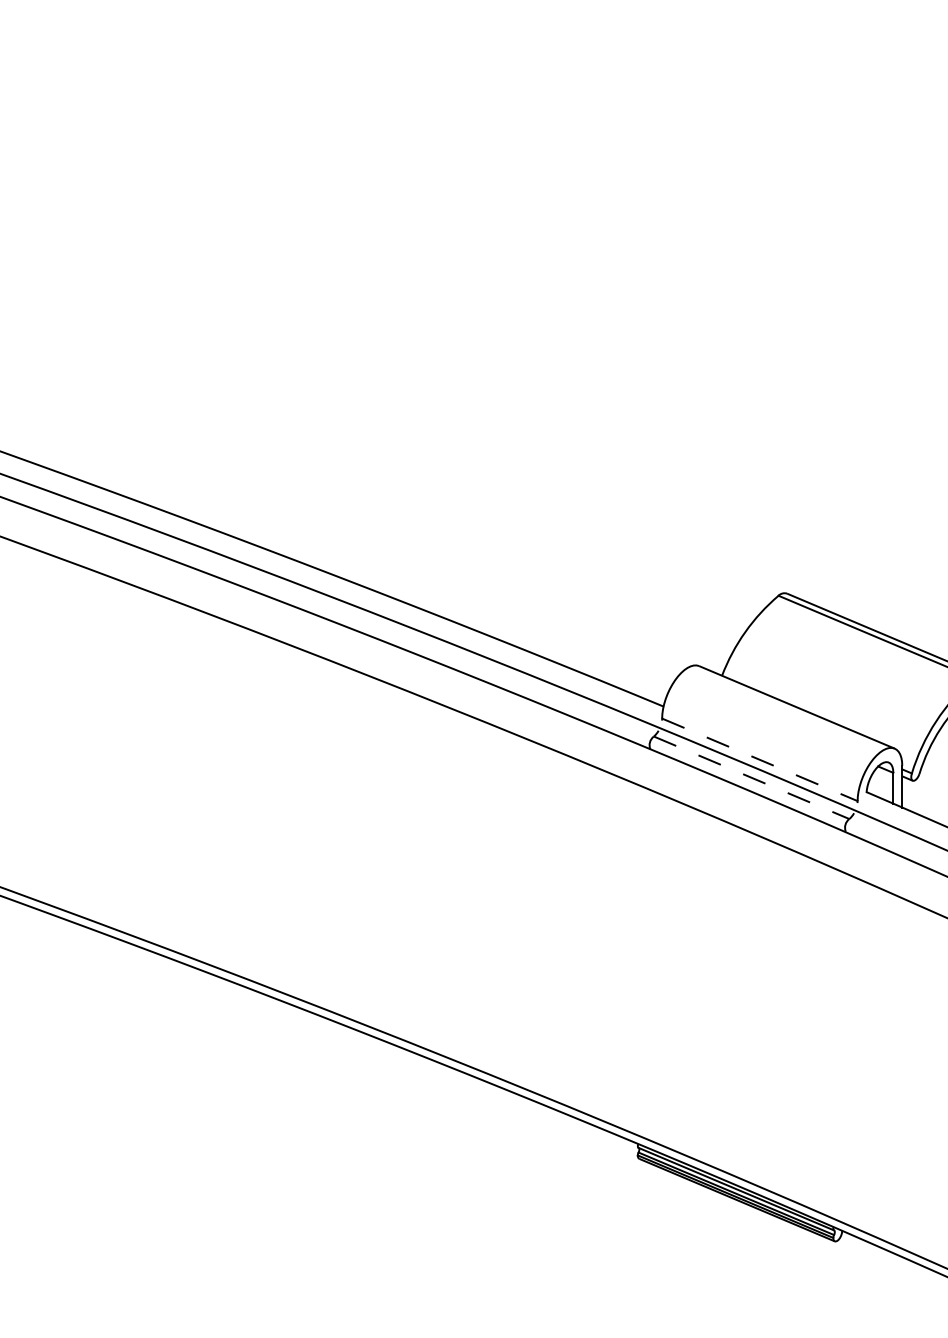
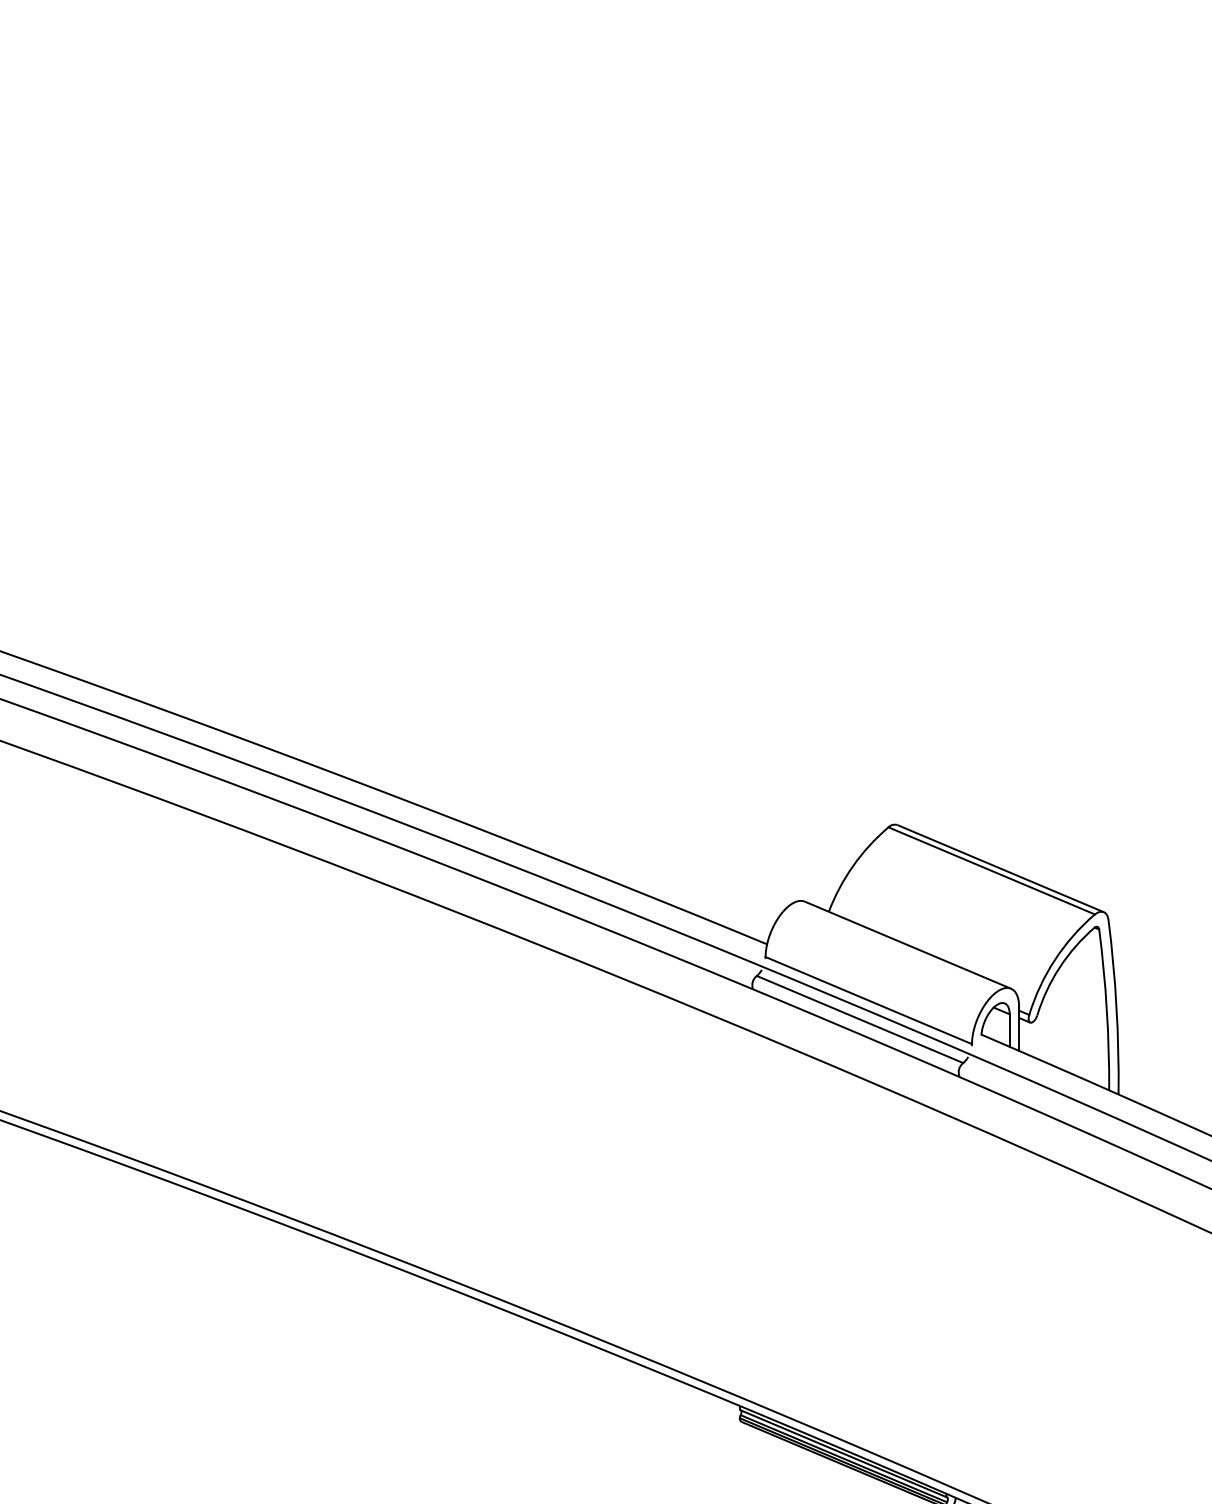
line: (760, 759) -> (869, 1000), dashed -> solid
line: (752, 777) -> (860, 1019), dashed -> solid

